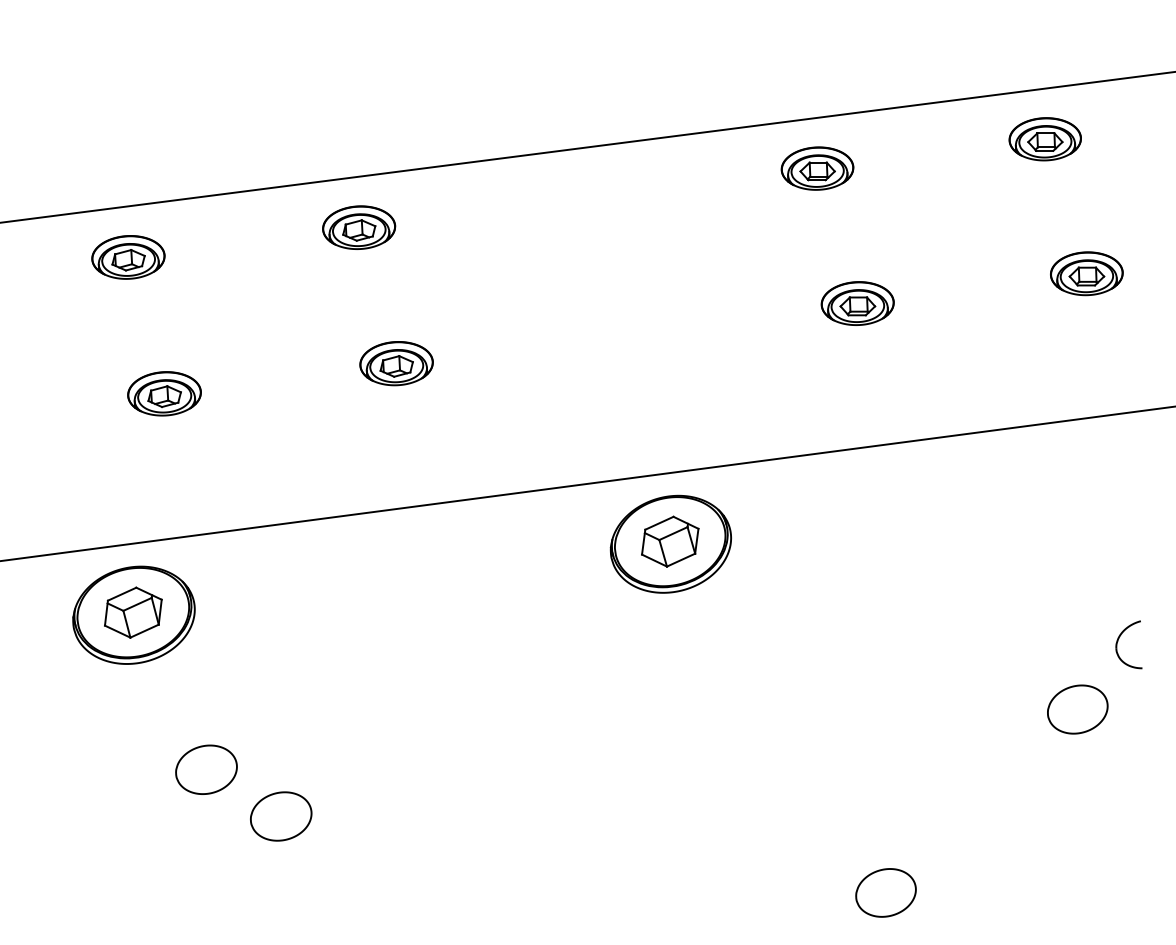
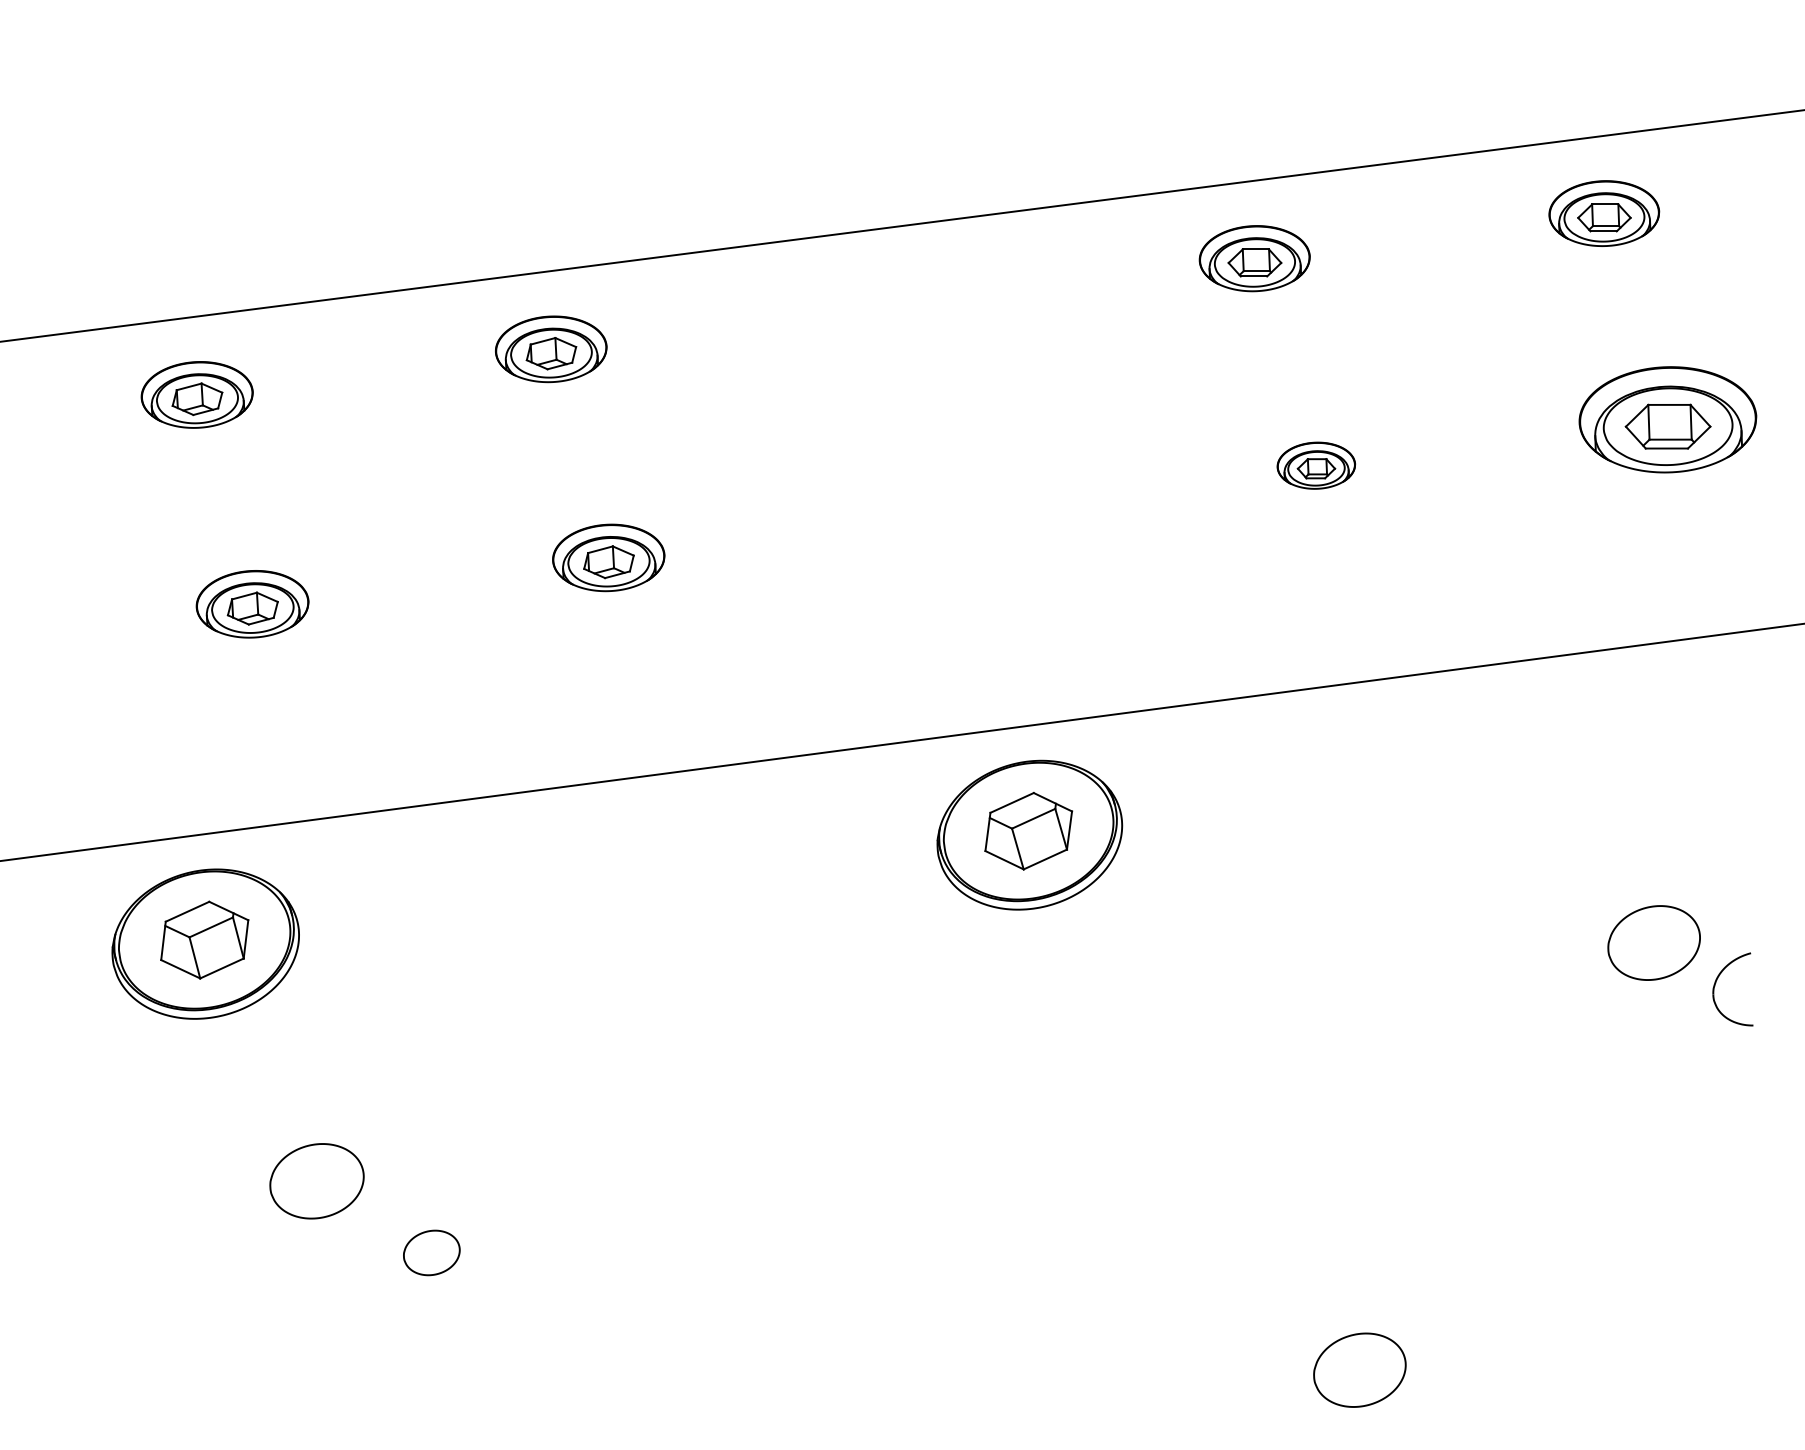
part: (1086, 273) -> (1667, 419), size x1.6
part: (857, 303) -> (1316, 465), size x0.7
part: (1077, 709) -> (1653, 942), moved
part: (281, 816) -> (432, 1252), size x0.6

